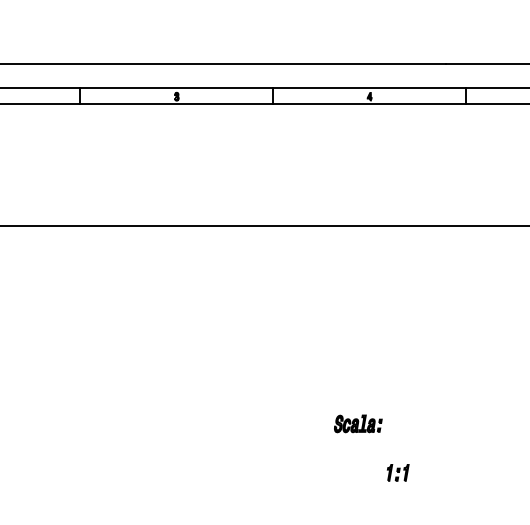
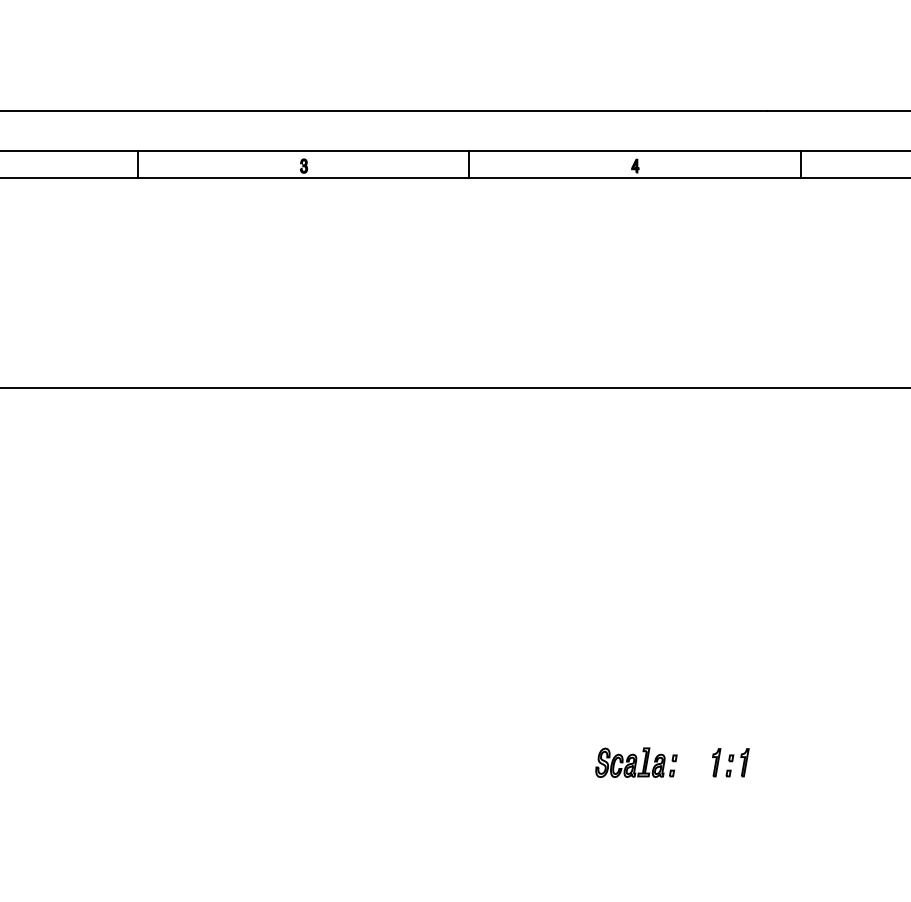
part: (358, 423) -> (636, 762), moved
part: (397, 472) -> (729, 762), moved

